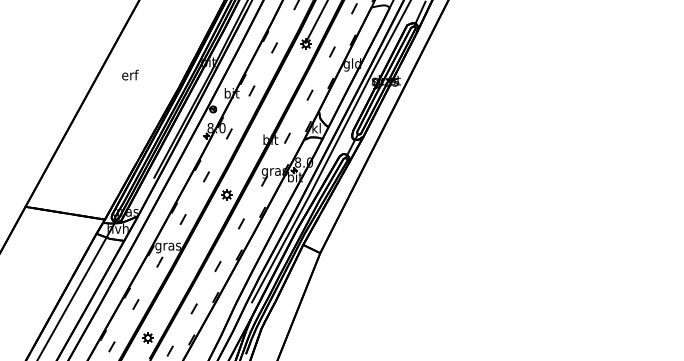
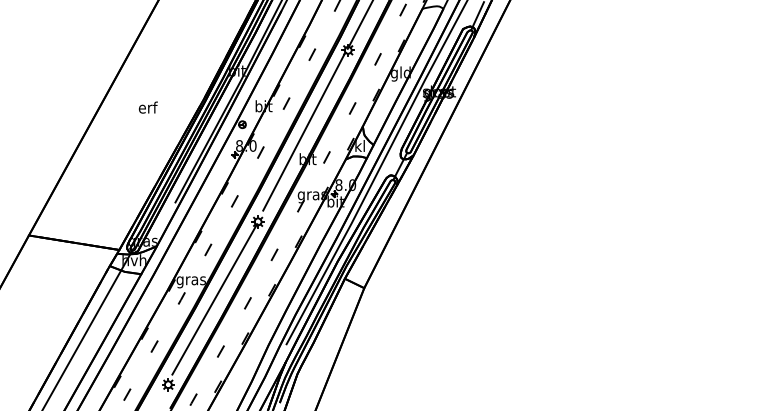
text: (129, 75) -> (147, 107), moved
line: (267, 115) -> (304, 131), added
line: (188, 263) -> (214, 299), added

